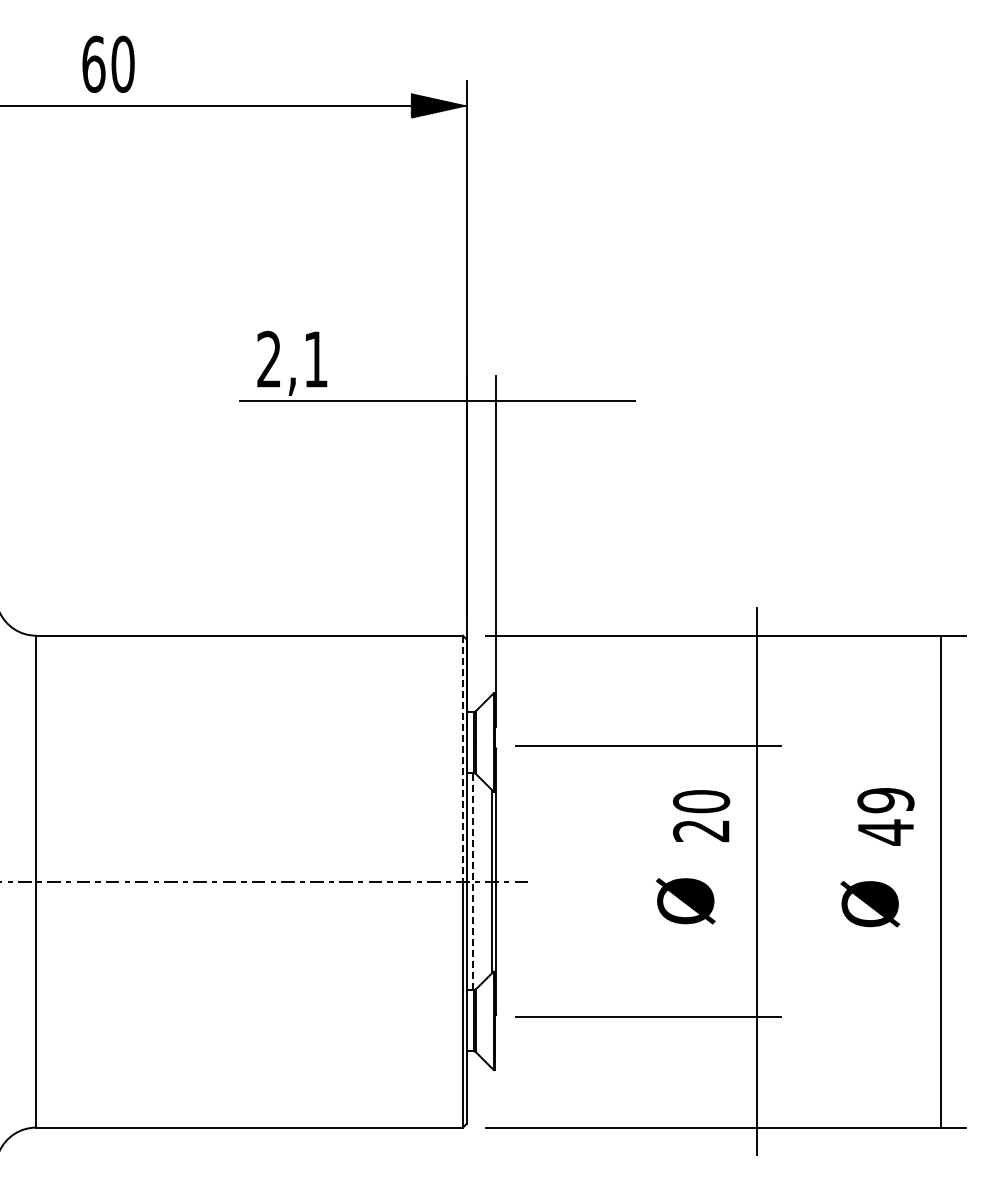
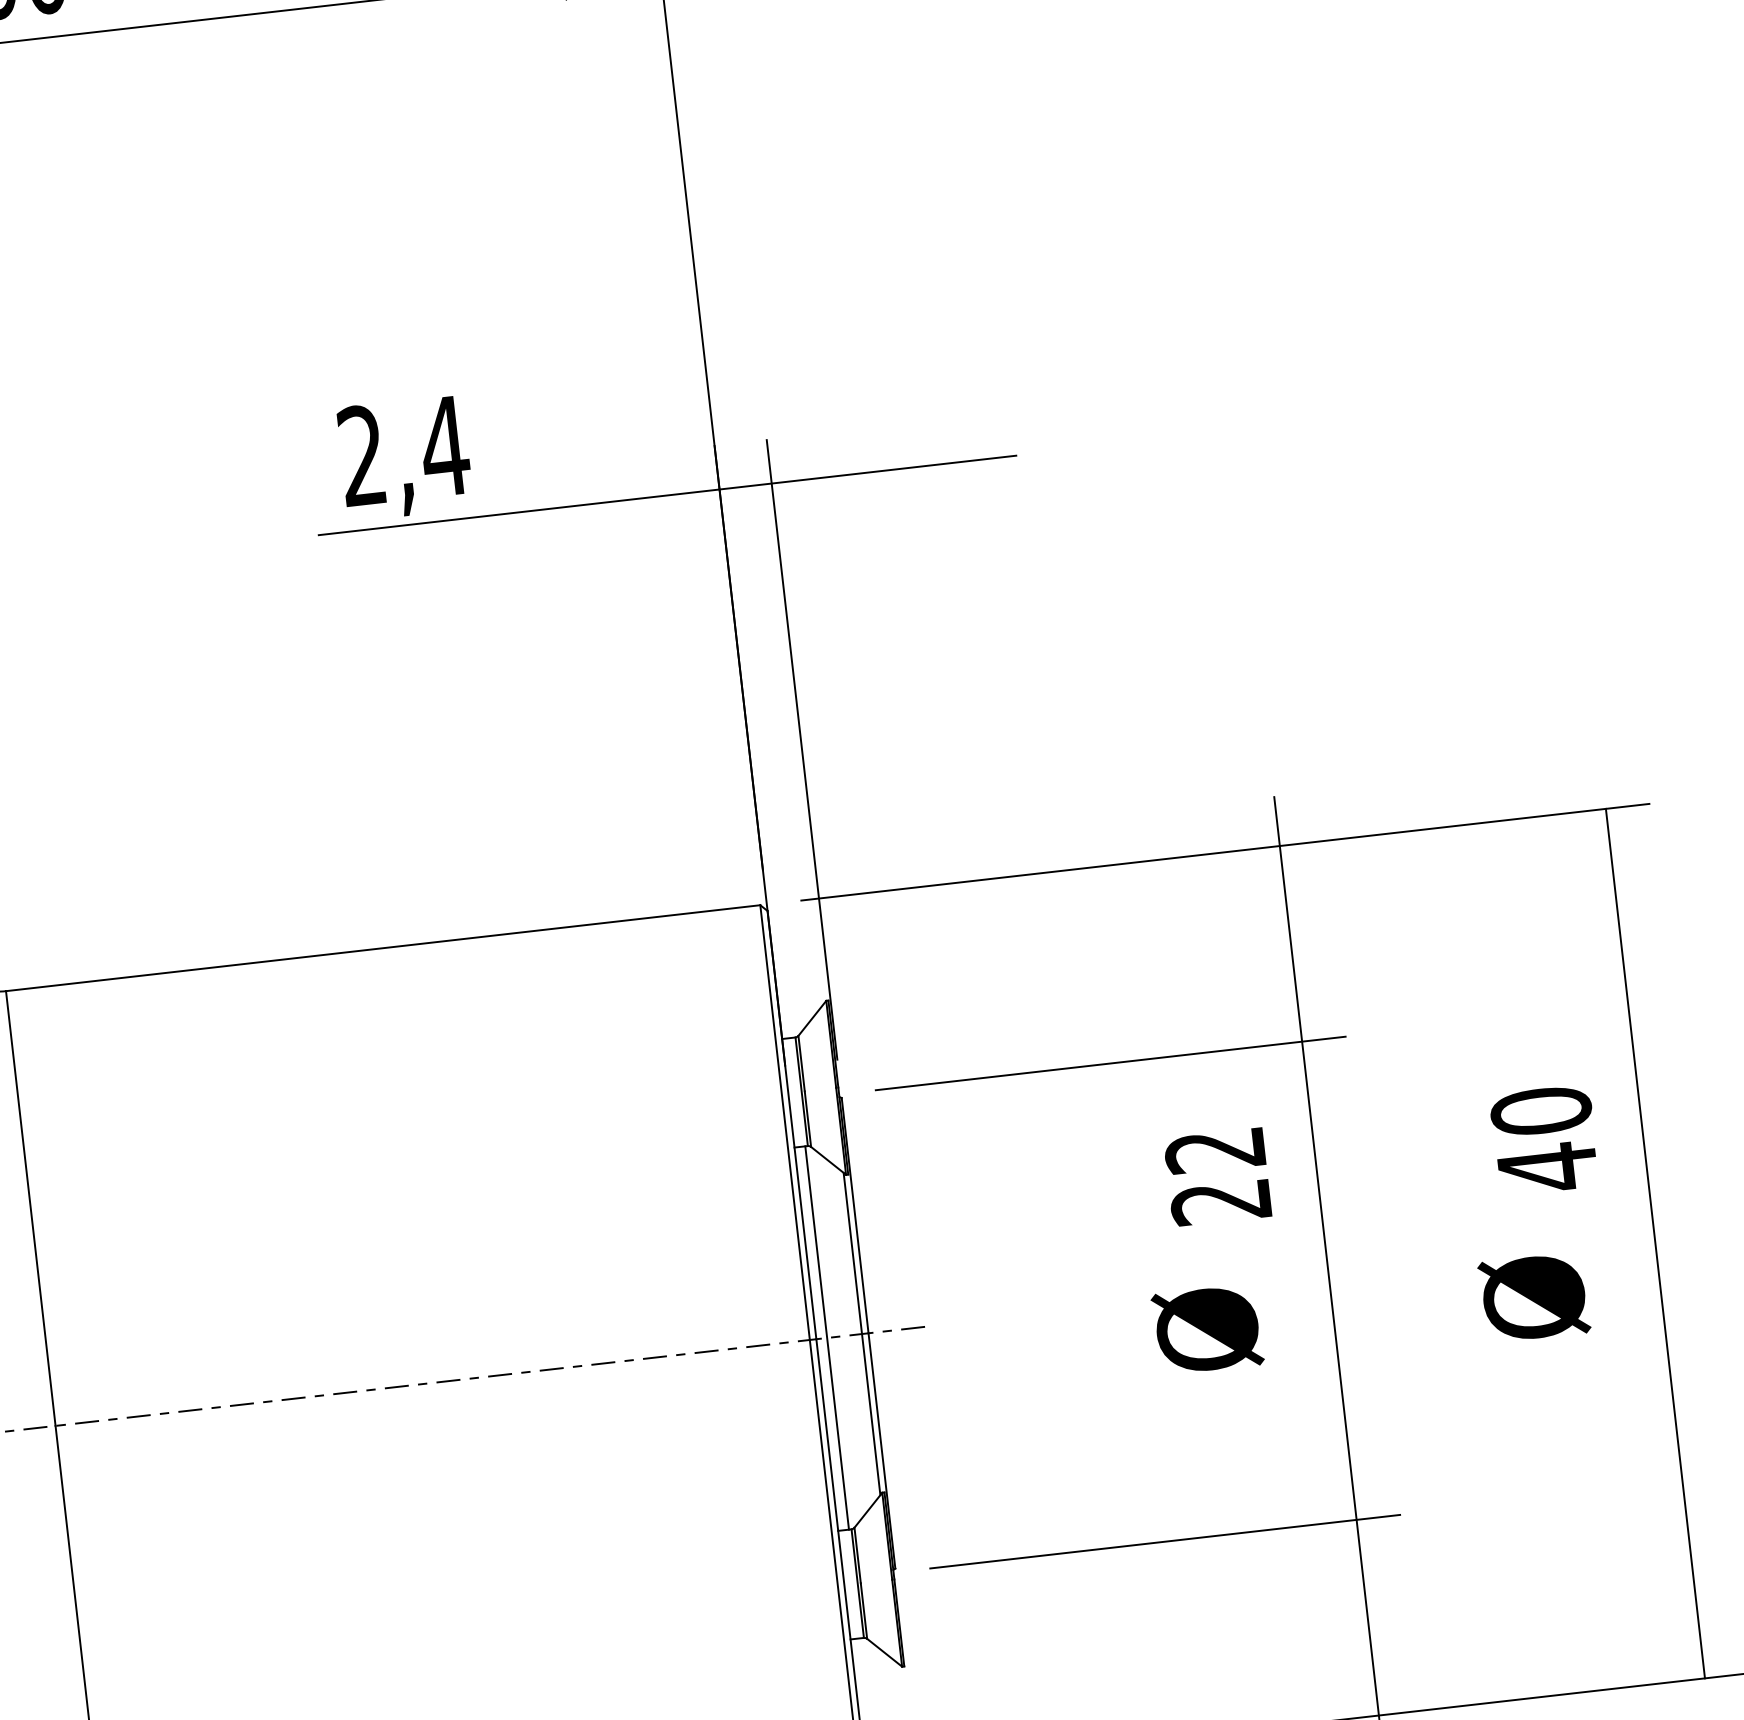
text: (315, 359) -> (443, 446), 2,1 -> 2,4
line: (462, 758) -> (784, 1122), dashed -> solid
text: (885, 800) -> (1540, 1111), 49 -> 40
text: (701, 801) -> (1215, 1150), 20 -> 22
line: (472, 881) -> (826, 1337), dashed -> solid

